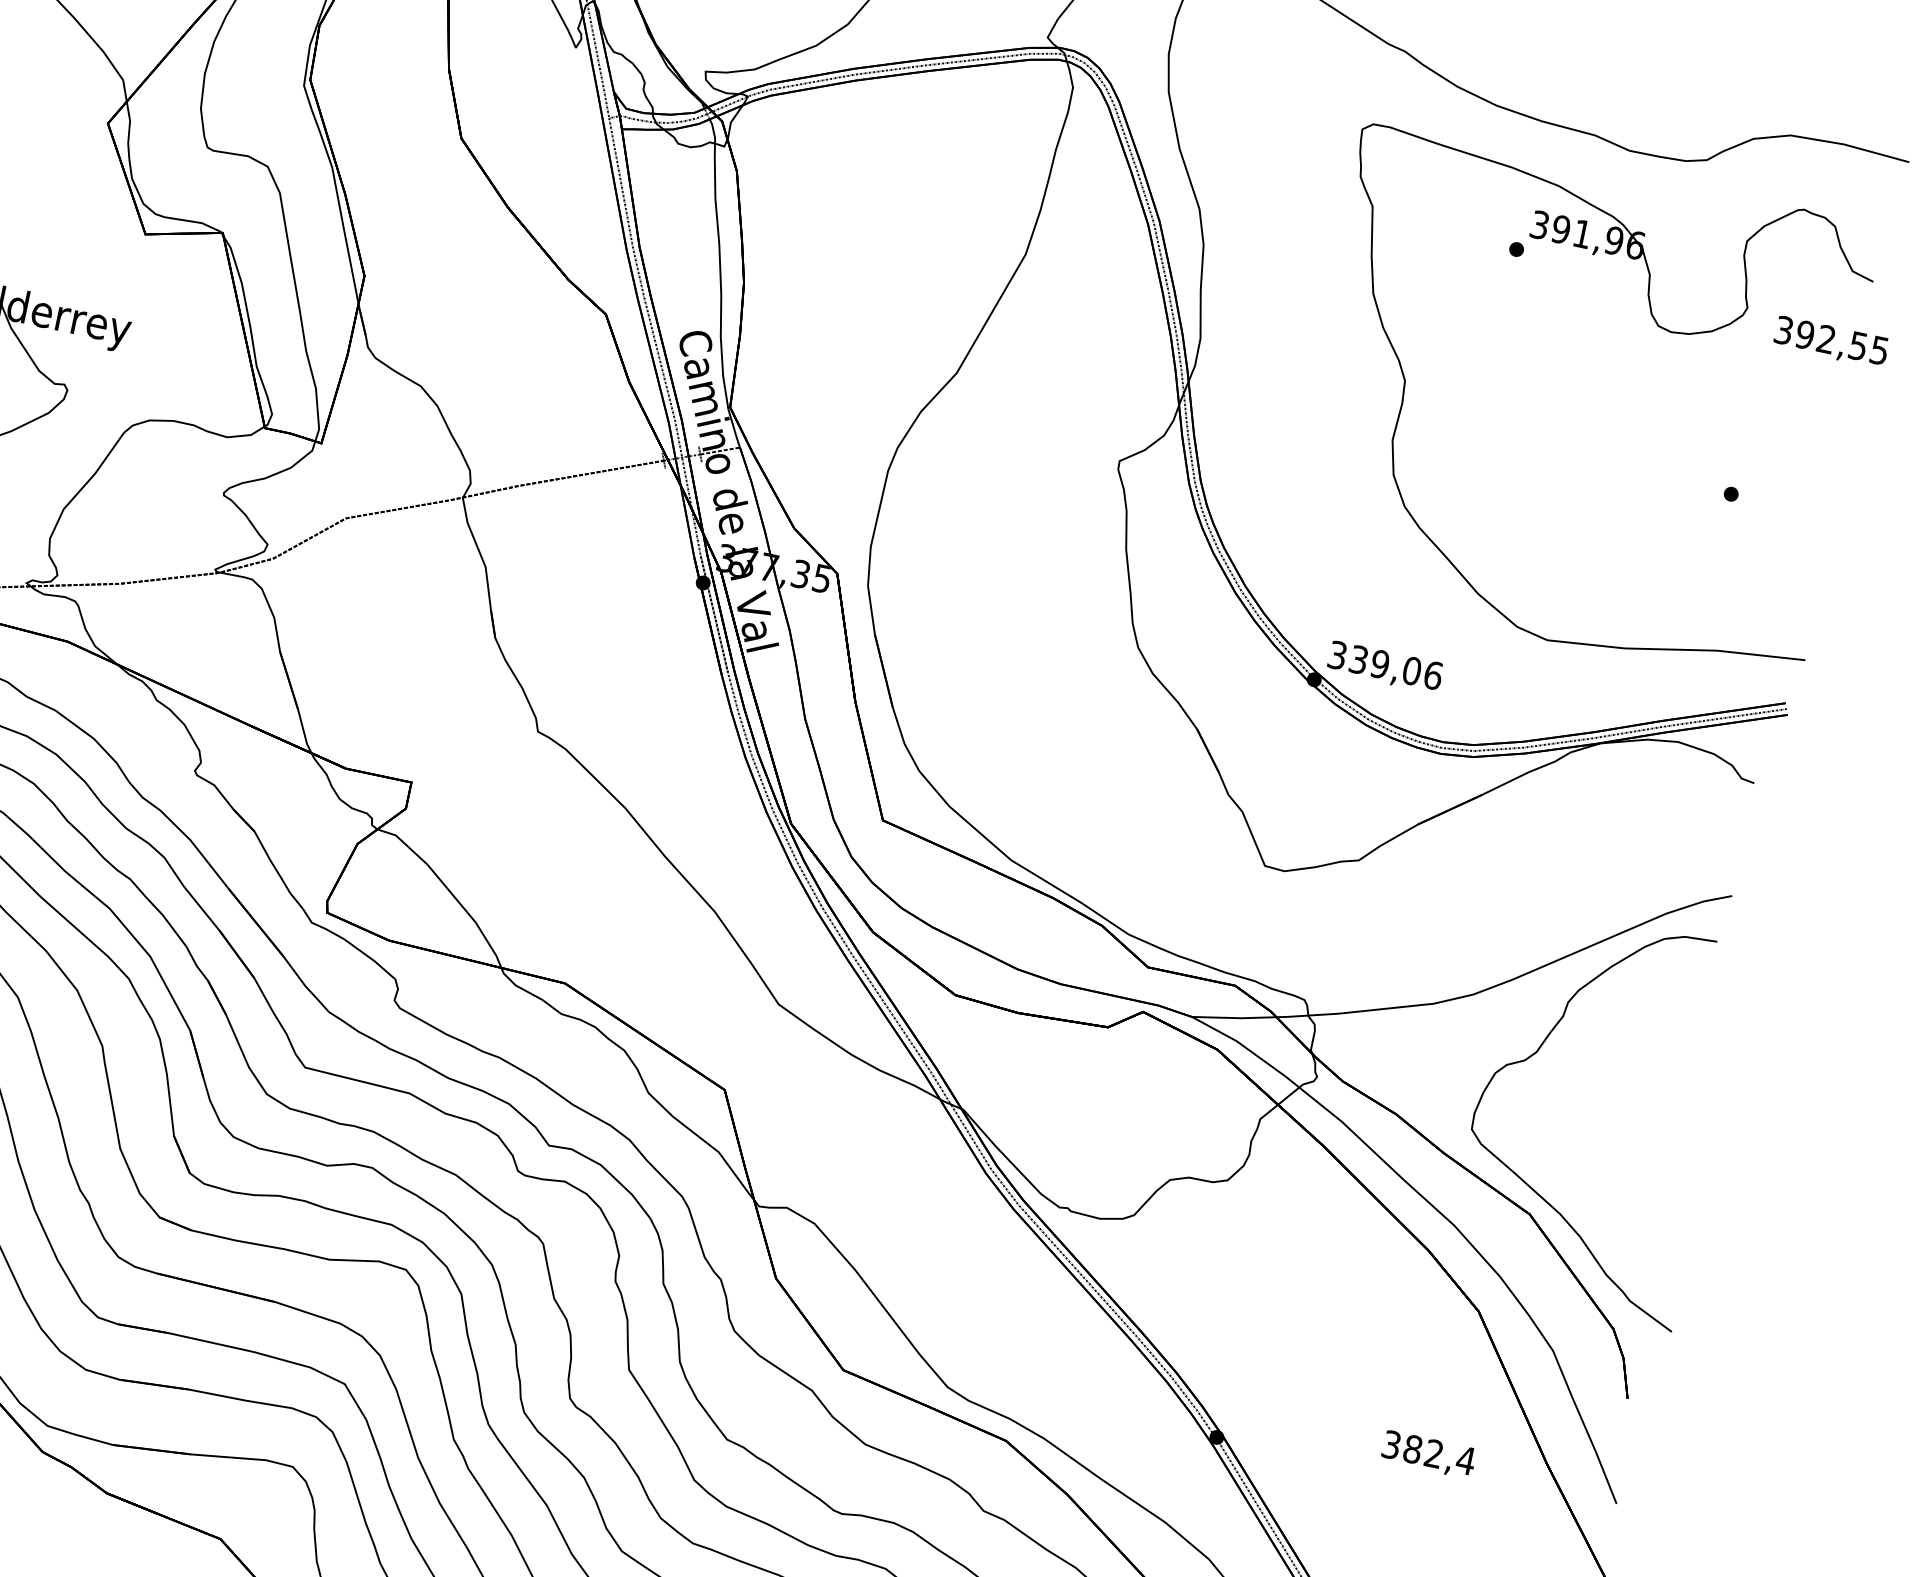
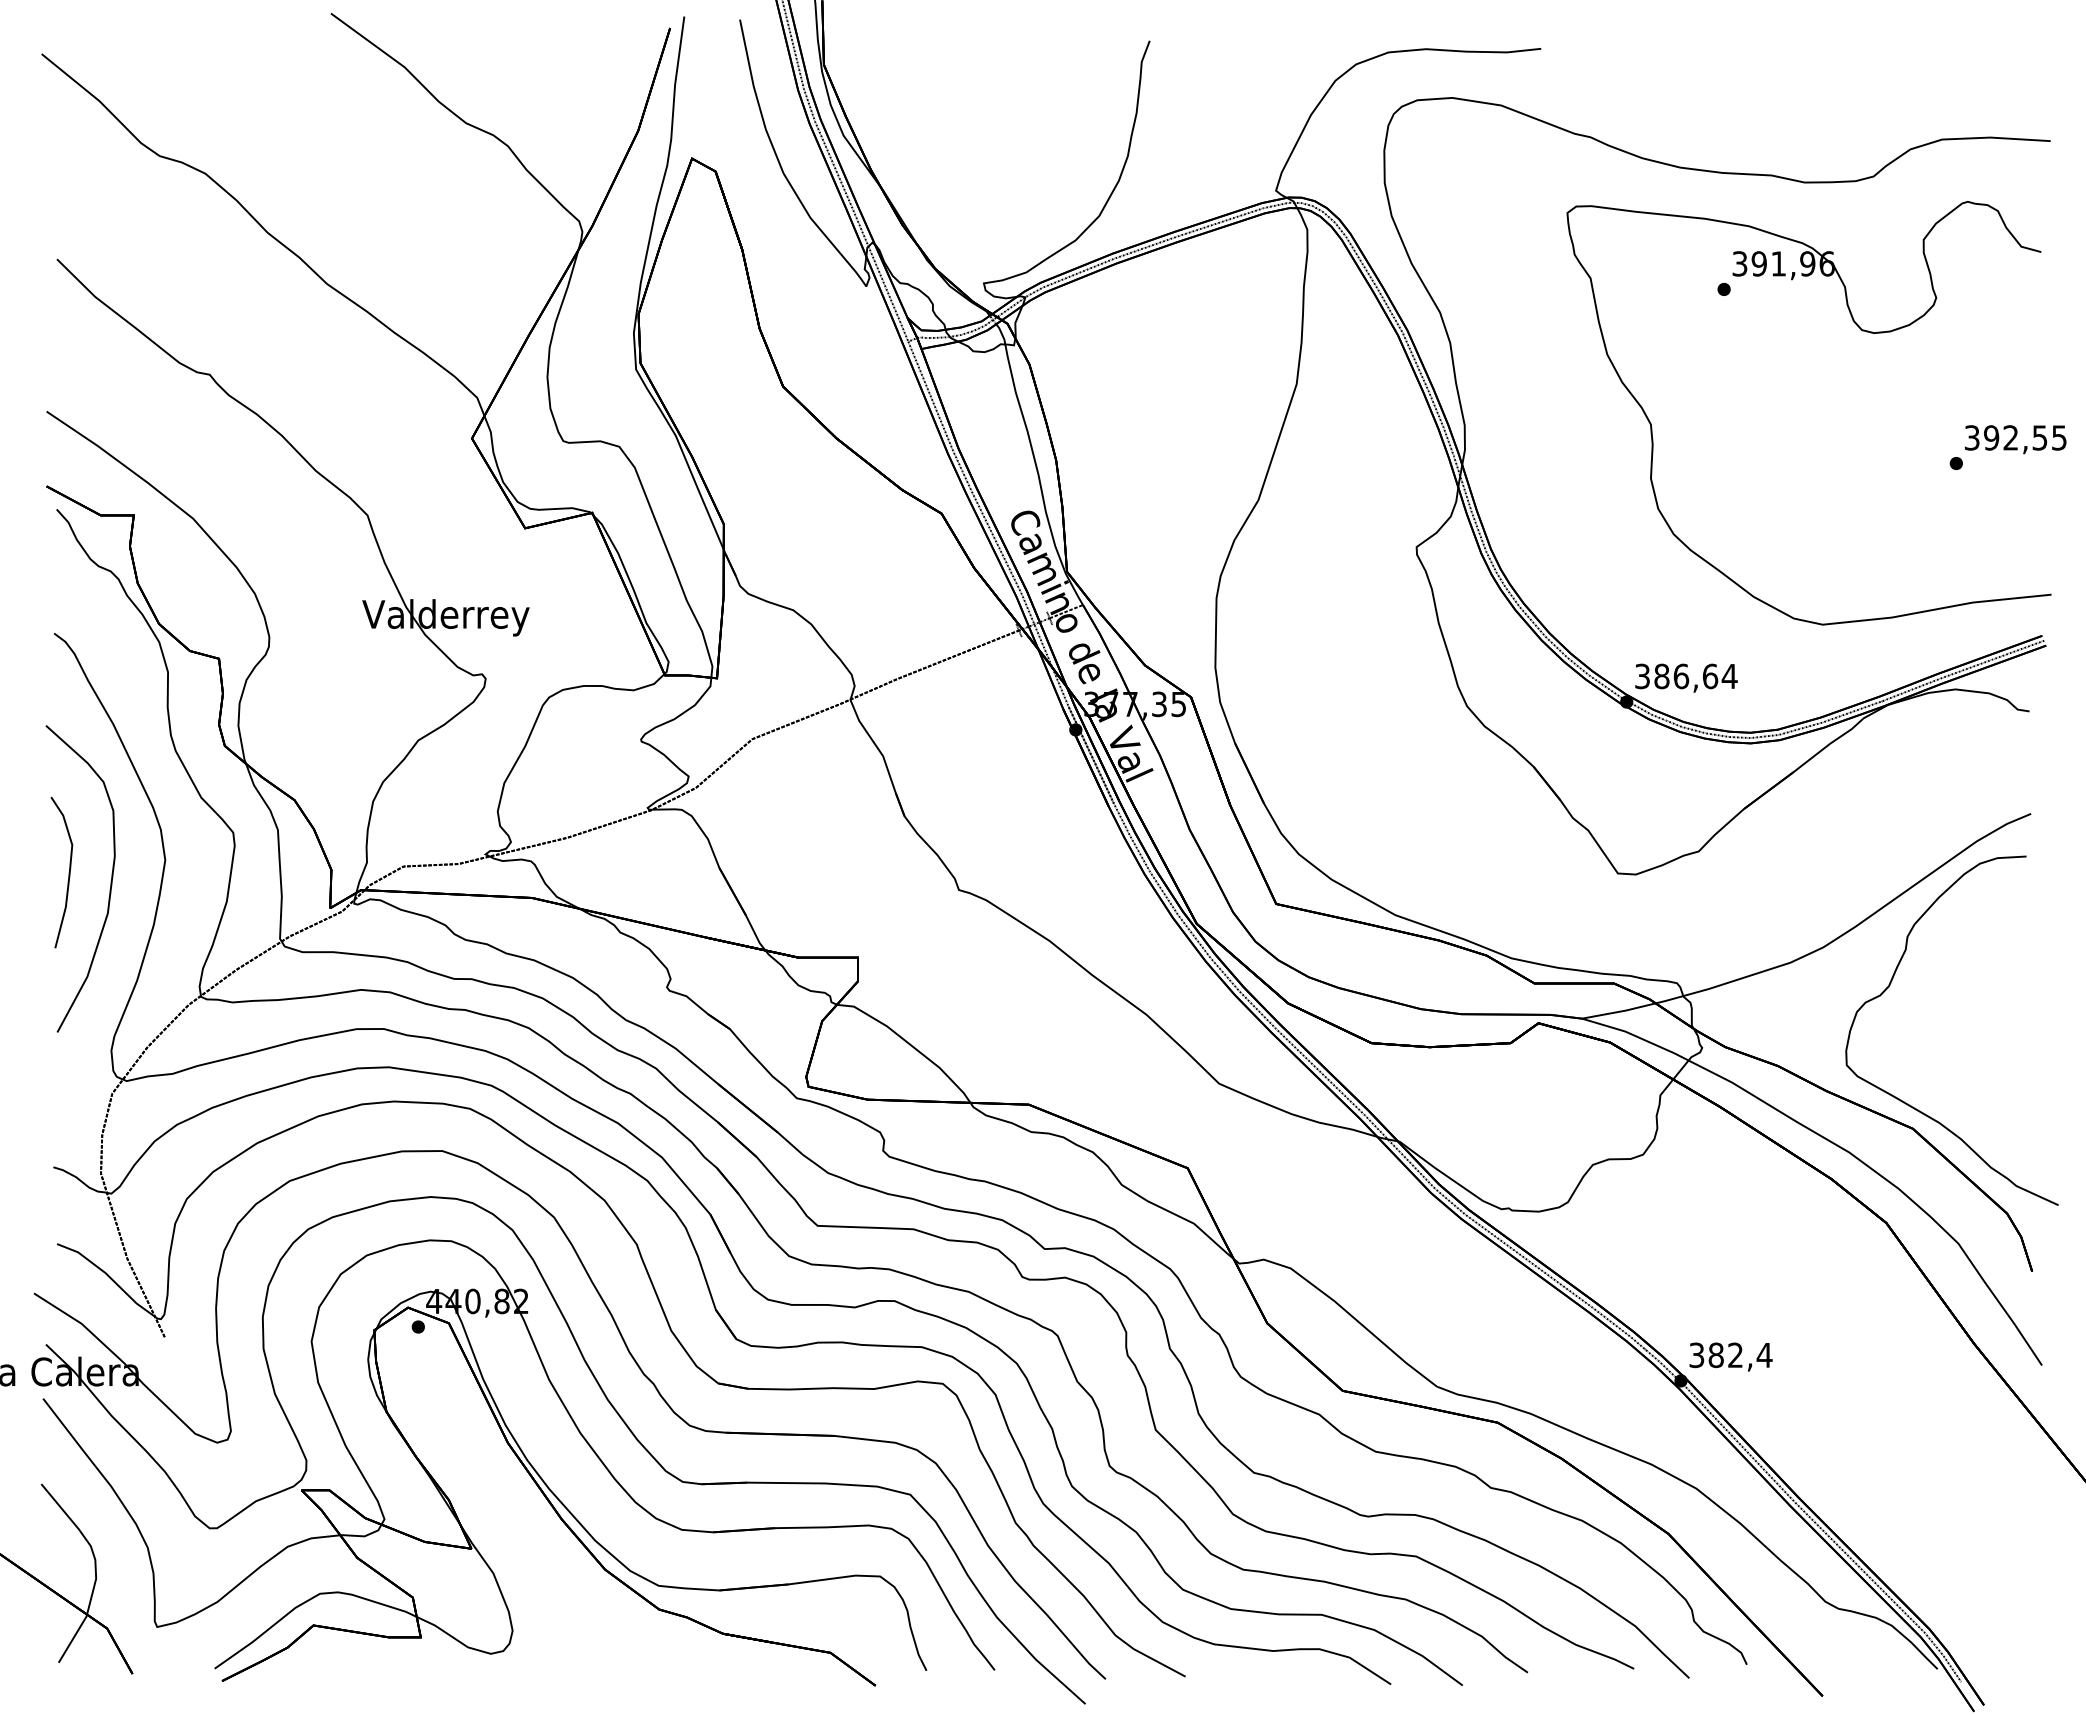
text: (1831, 342) -> (2015, 439), moved
text: (1395, 667) -> (1695, 676), 339,06 -> 386,64
text: (1428, 1453) -> (1730, 1356), moved

